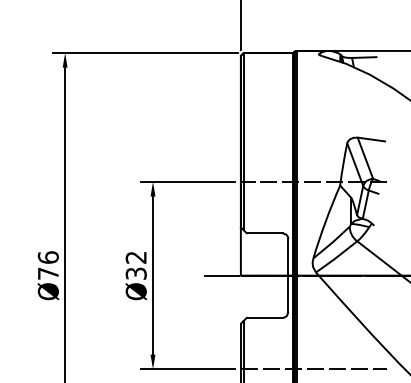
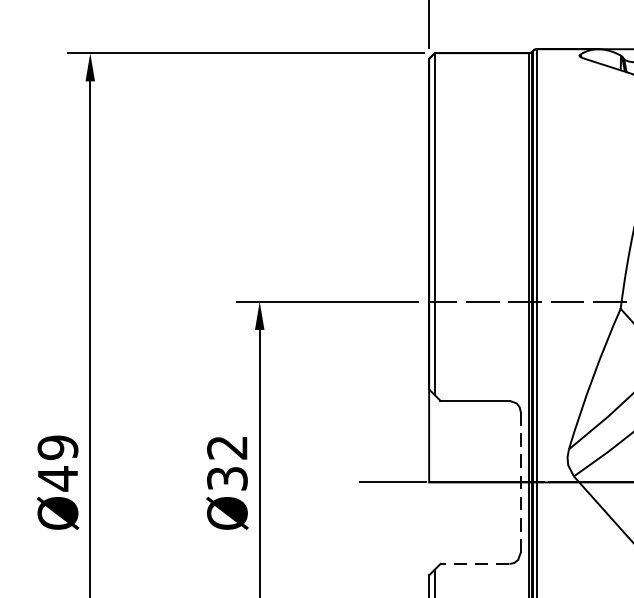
text: (47, 265) -> (56, 462), Ø76 -> Ø49
line: (288, 276) -> (520, 484), solid -> dashed
line: (264, 317) -> (474, 563), solid -> dashed

